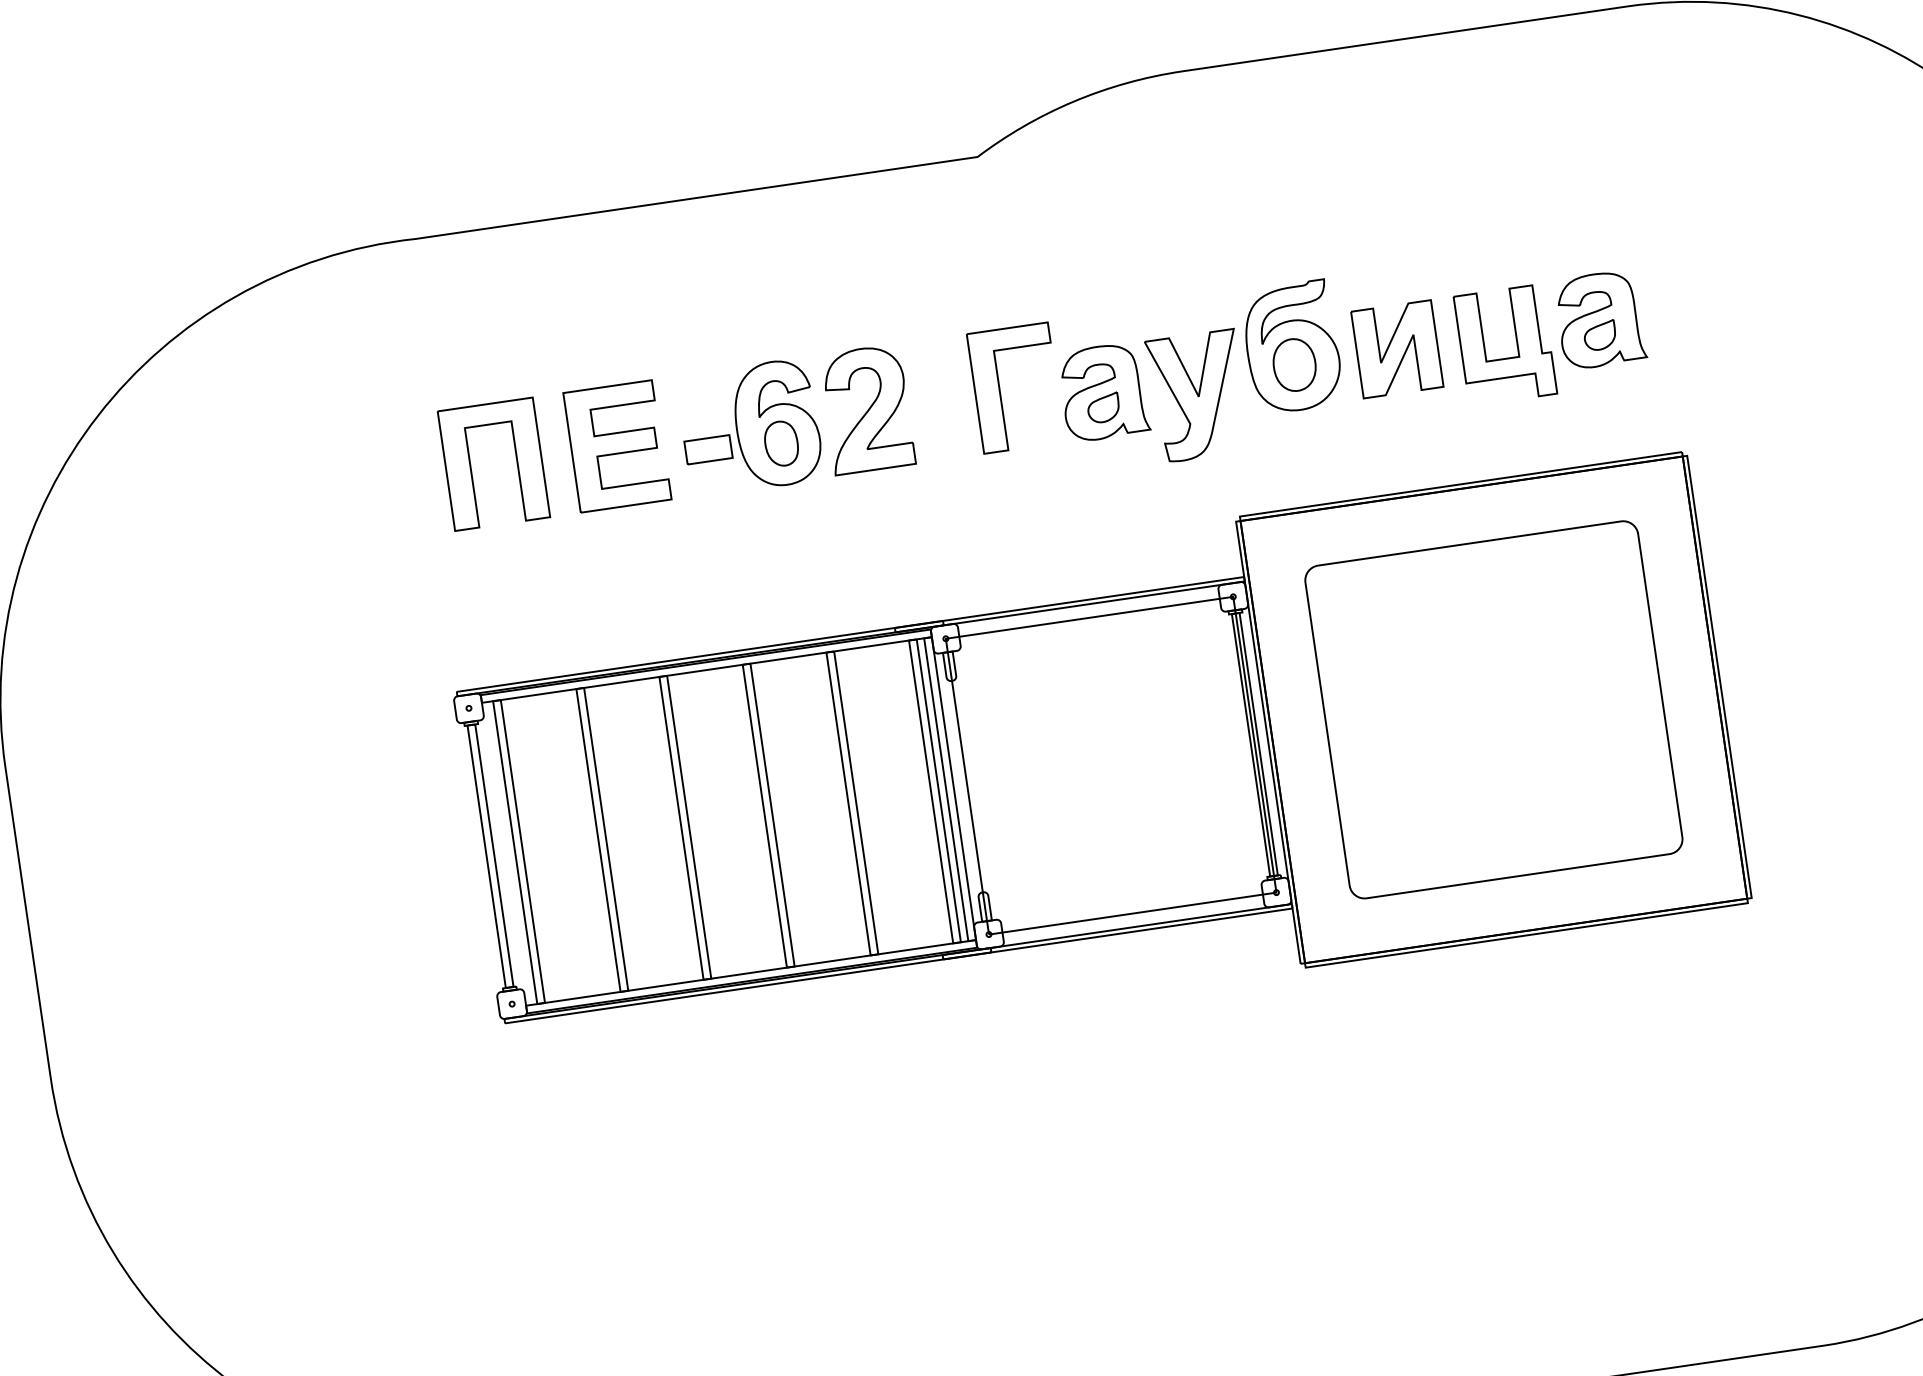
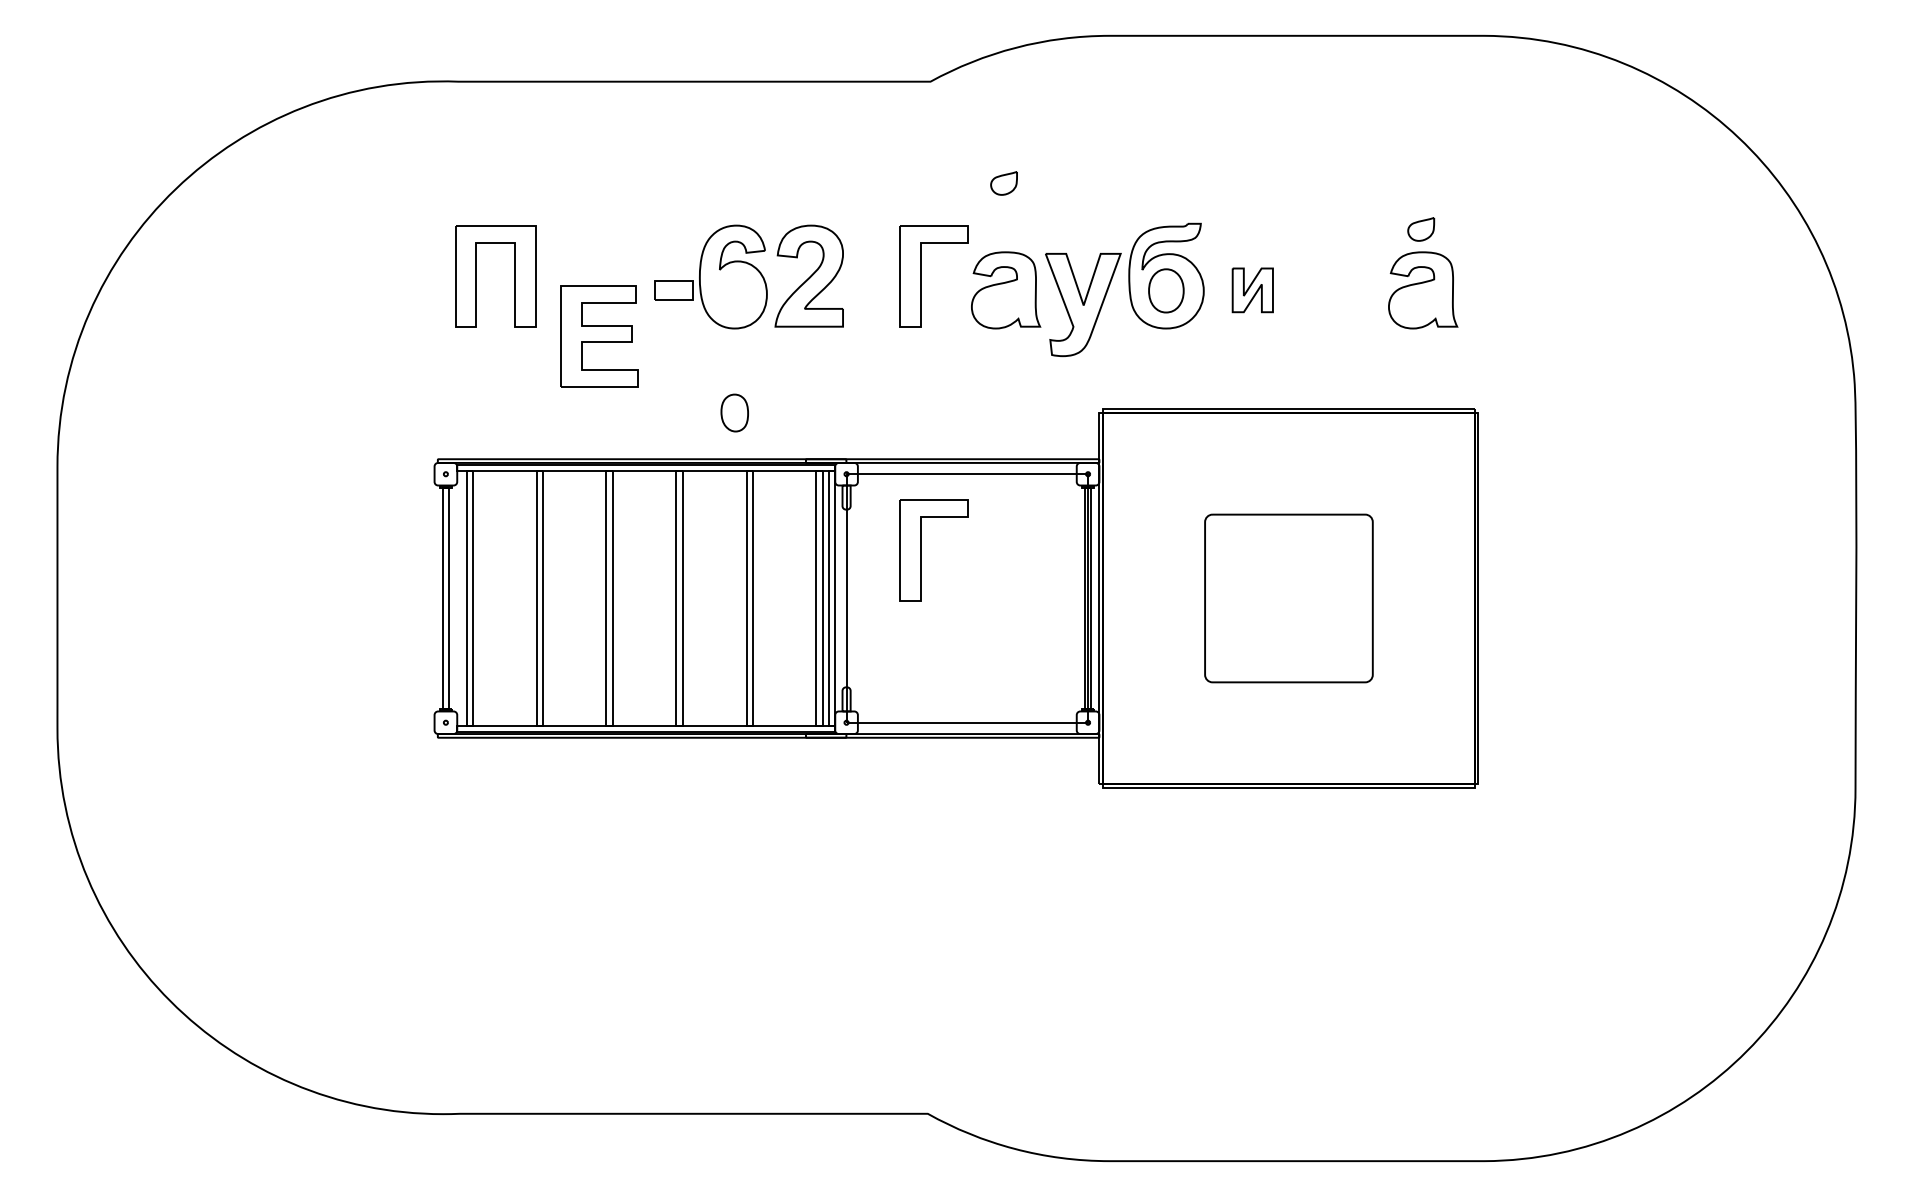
part: (1600, 335) -> (1421, 229), moved
part: (1516, 343) -> (1351, 299), removed
part: (1397, 349) -> (1252, 290), size x0.6
part: (1102, 408) -> (1003, 183), moved
part: (781, 443) -> (734, 412), moved
part: (617, 446) -> (599, 336), moved
part: (1493, 709) -> (1288, 598), size x0.6
part: (1048, 716) -> (921, 550), added

